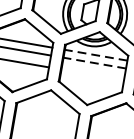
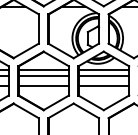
line: (95, 55) -> (103, 70), dashed -> solid
line: (94, 63) -> (103, 76), dashed -> solid
line: (92, 74) -> (103, 85), added

